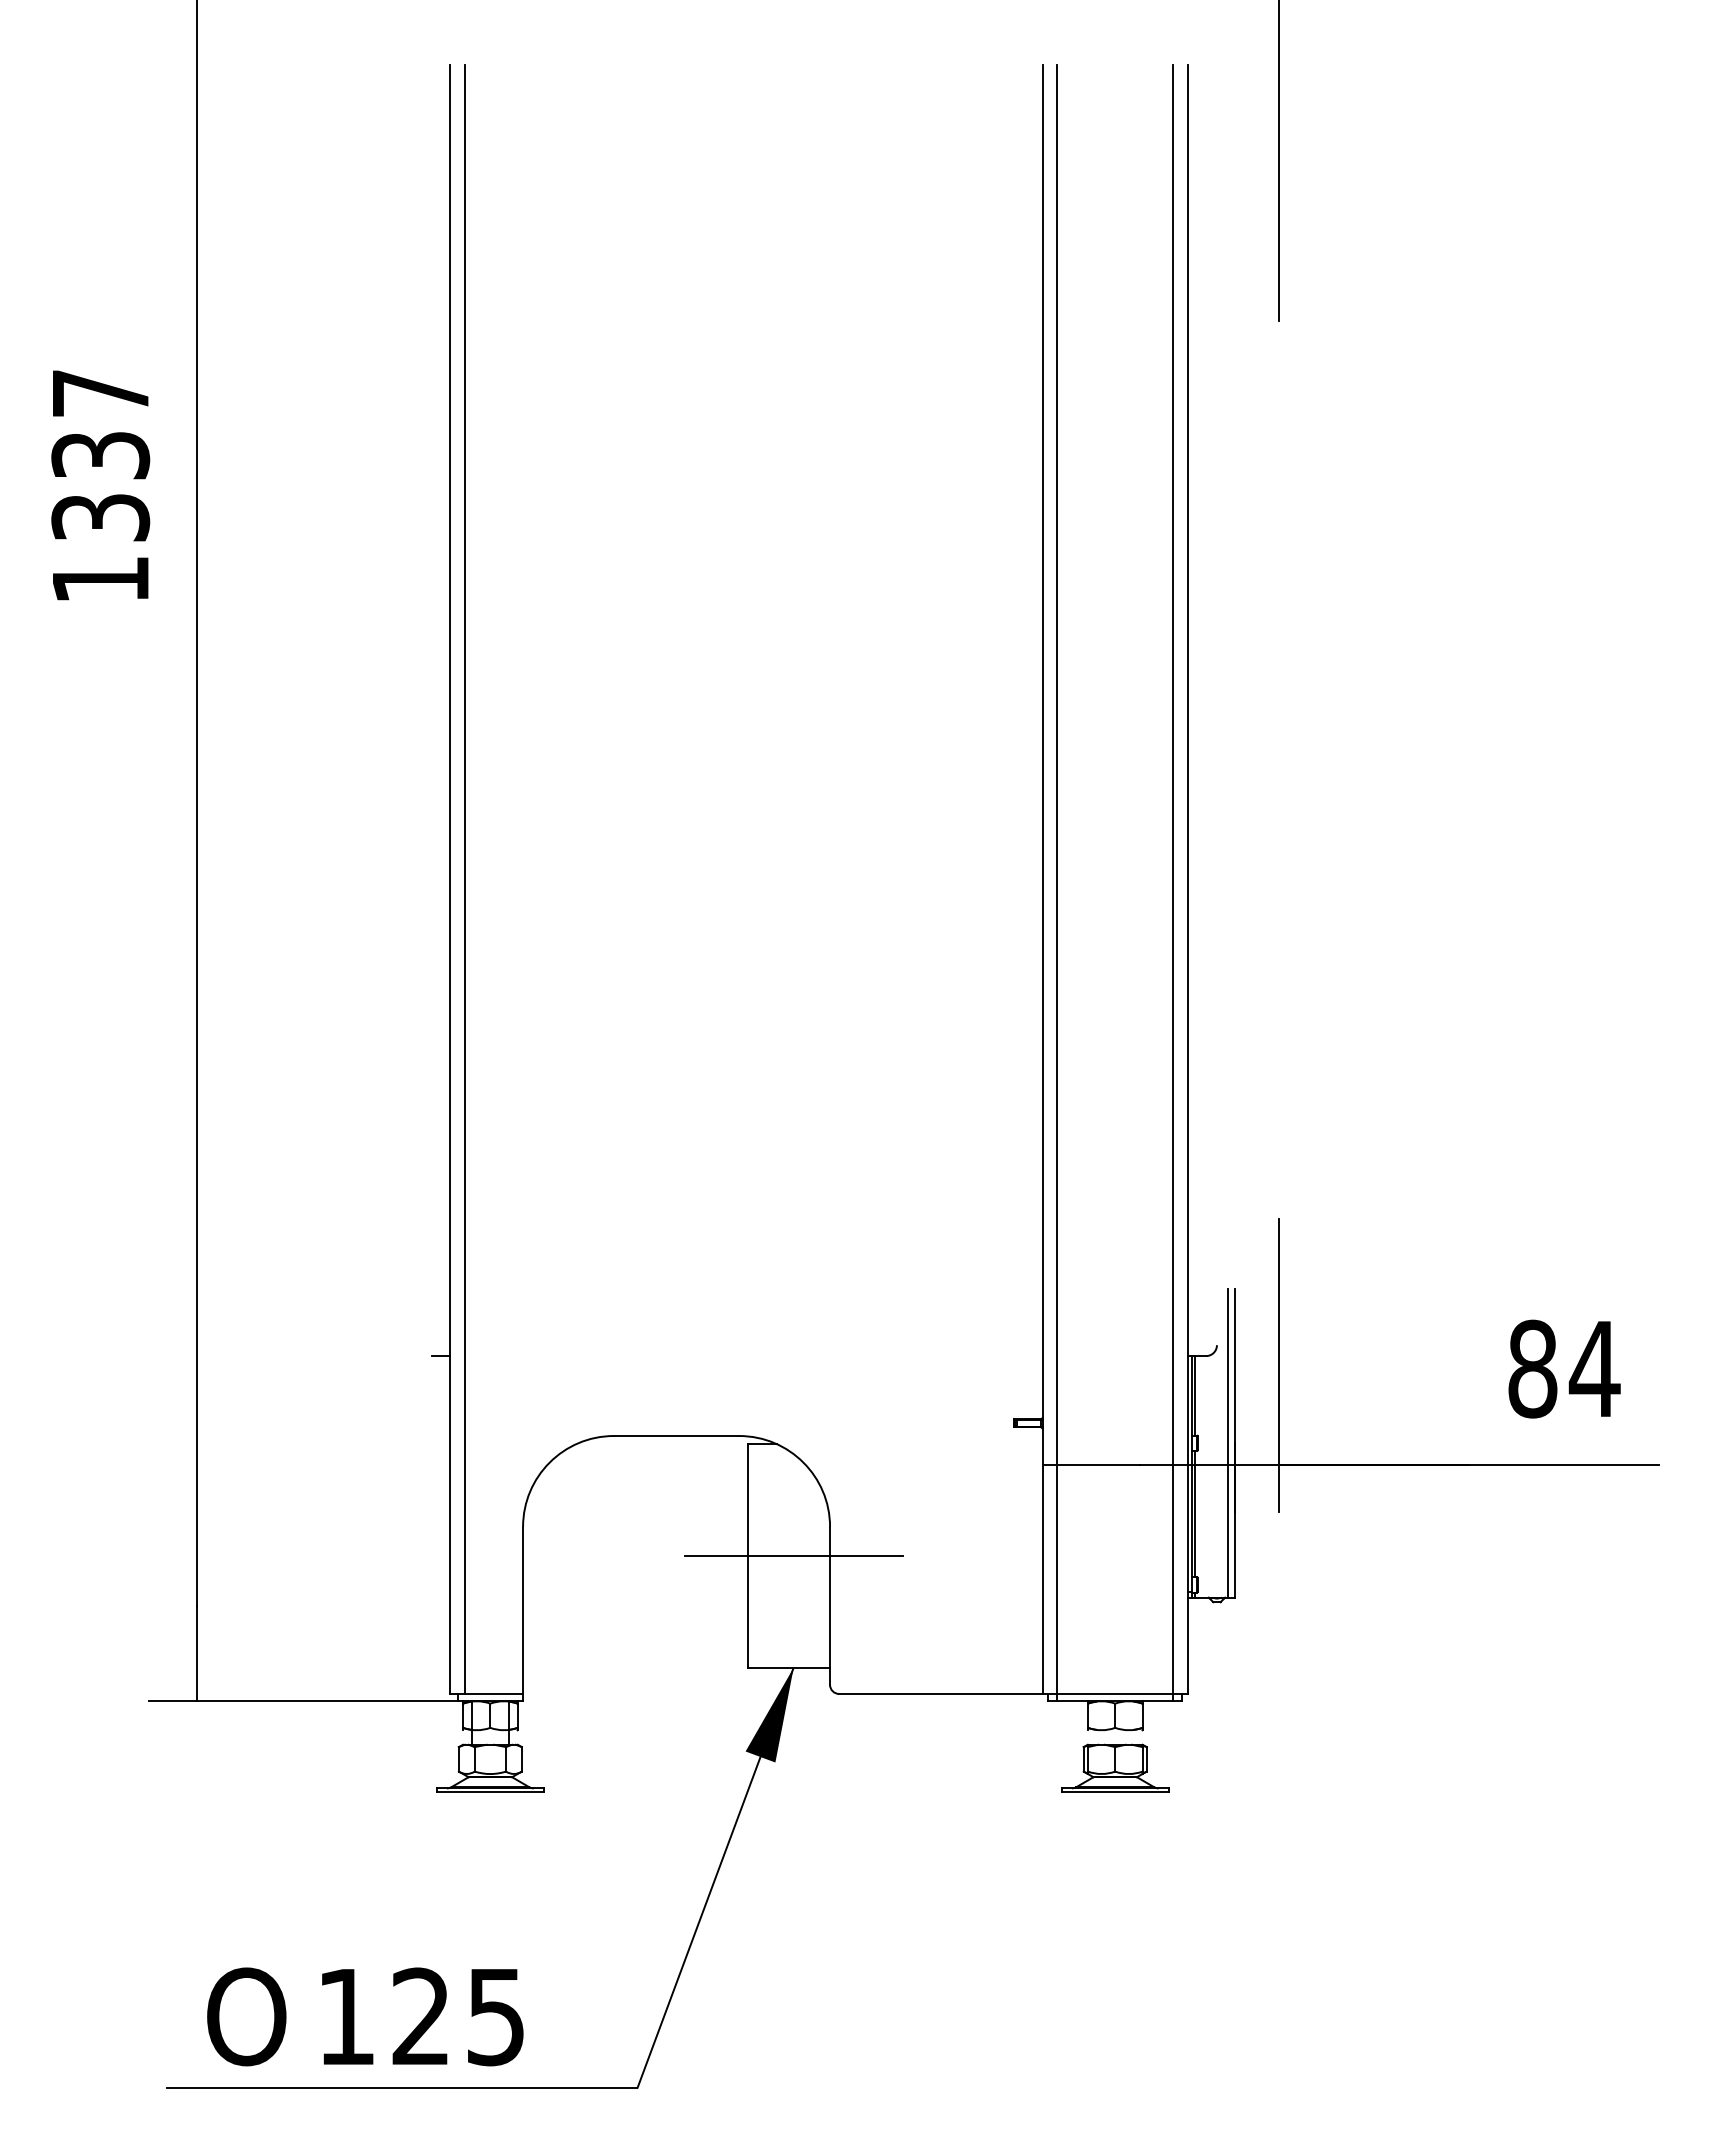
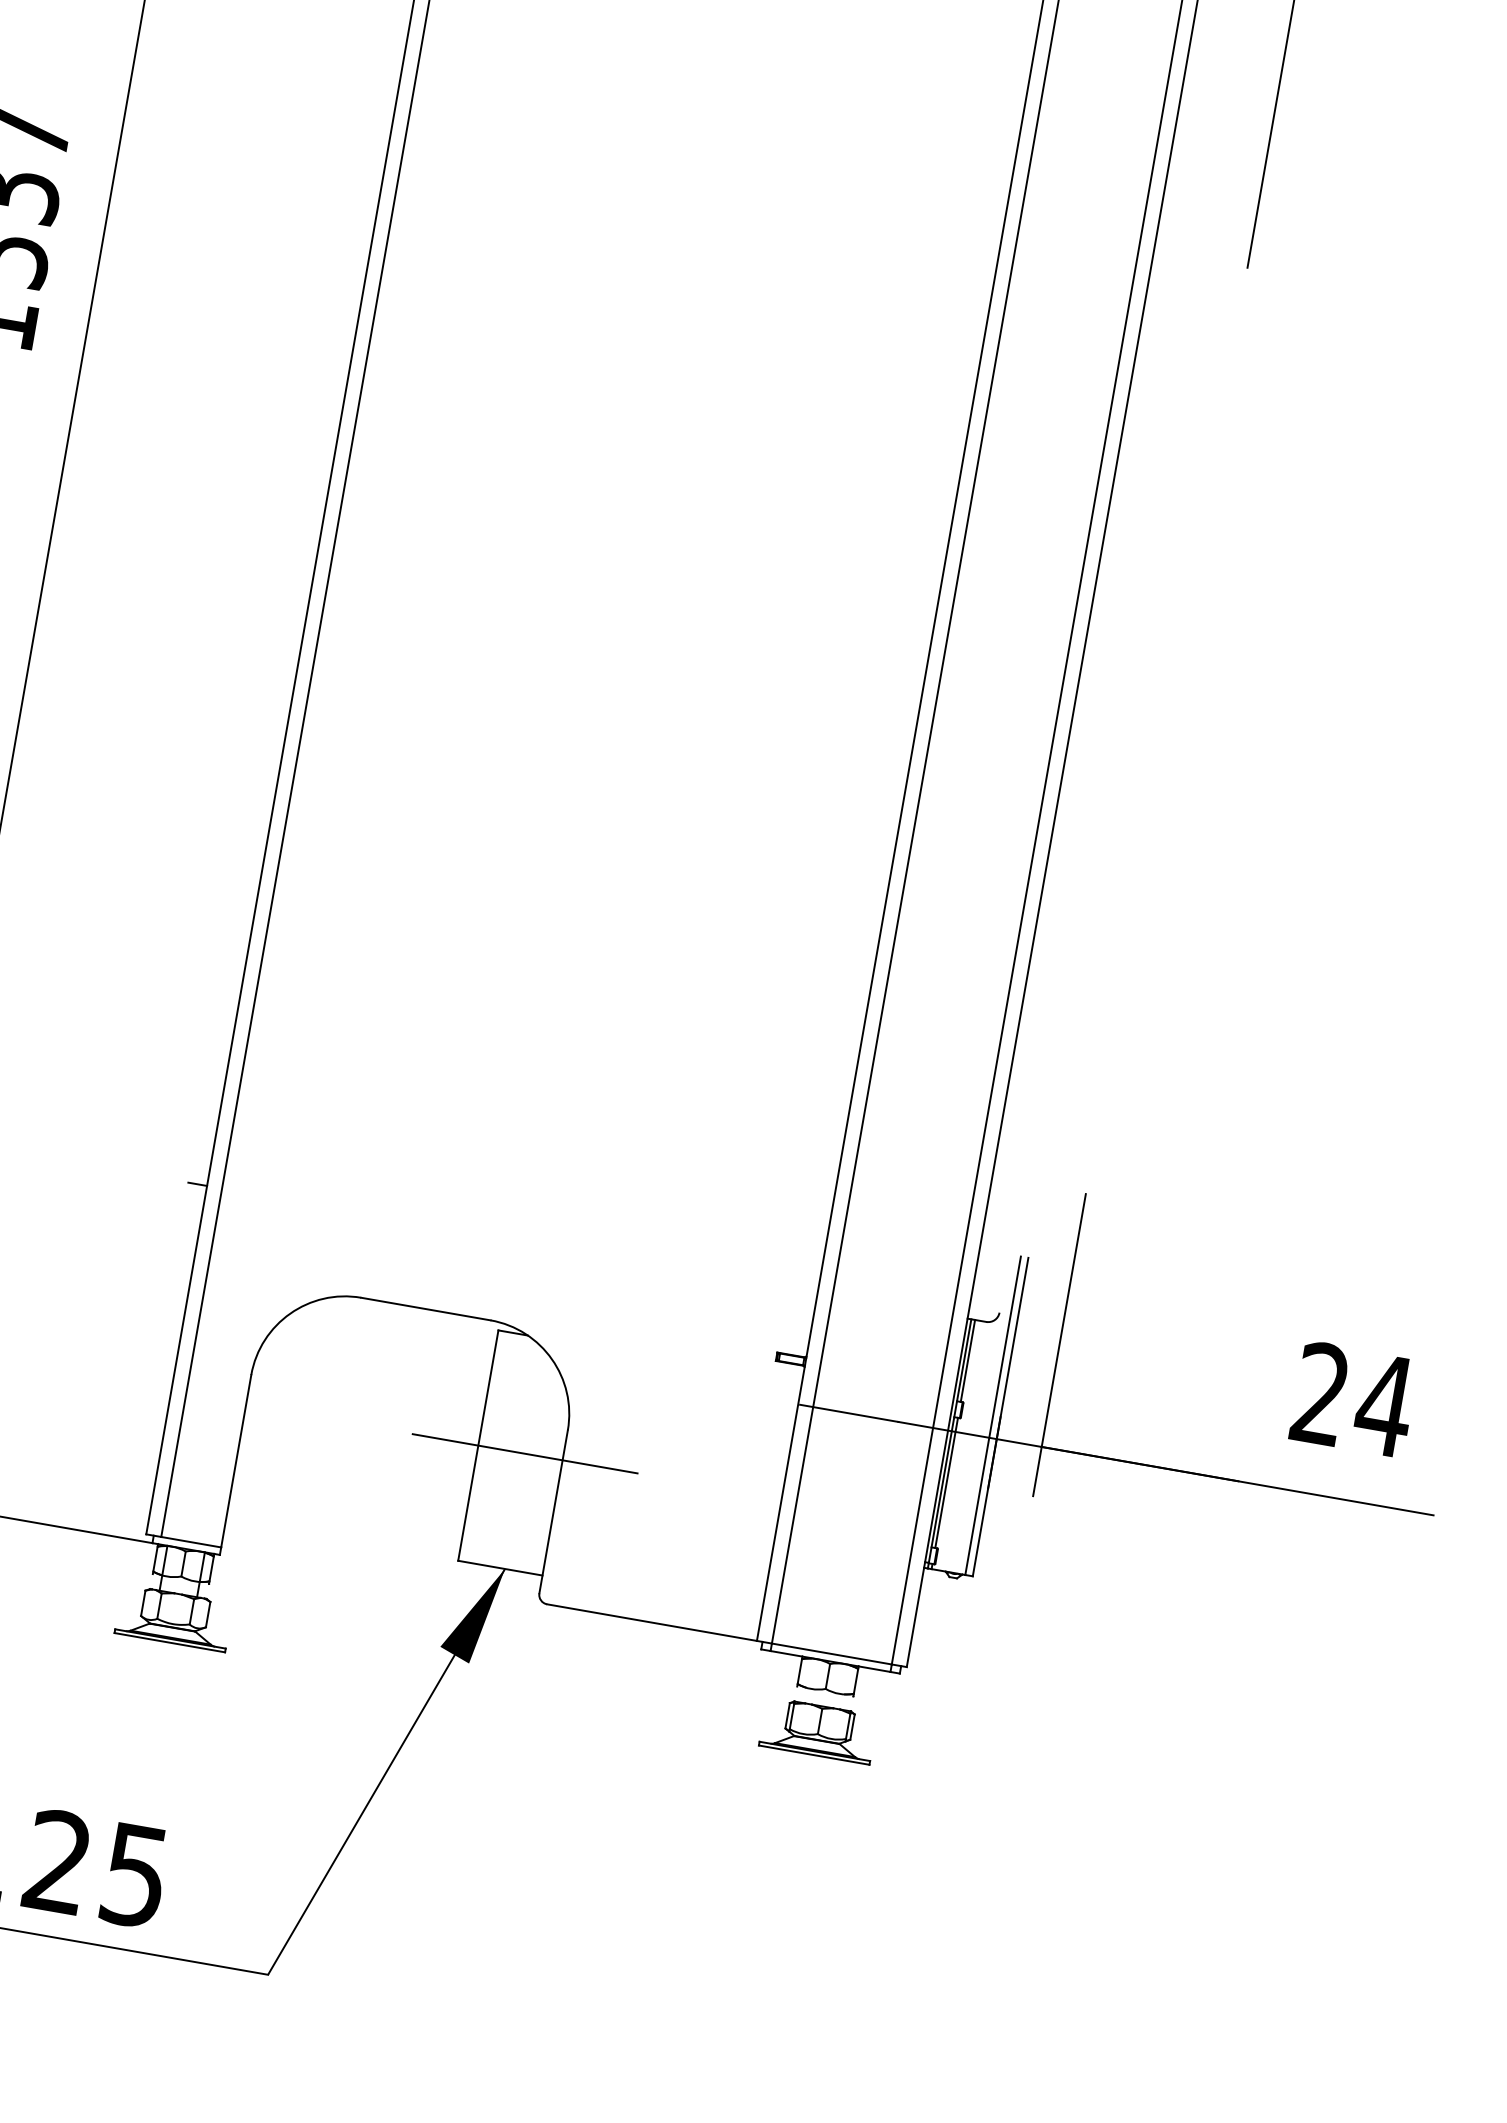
text: (1532, 1368) -> (1320, 1393), 84 -> 24

